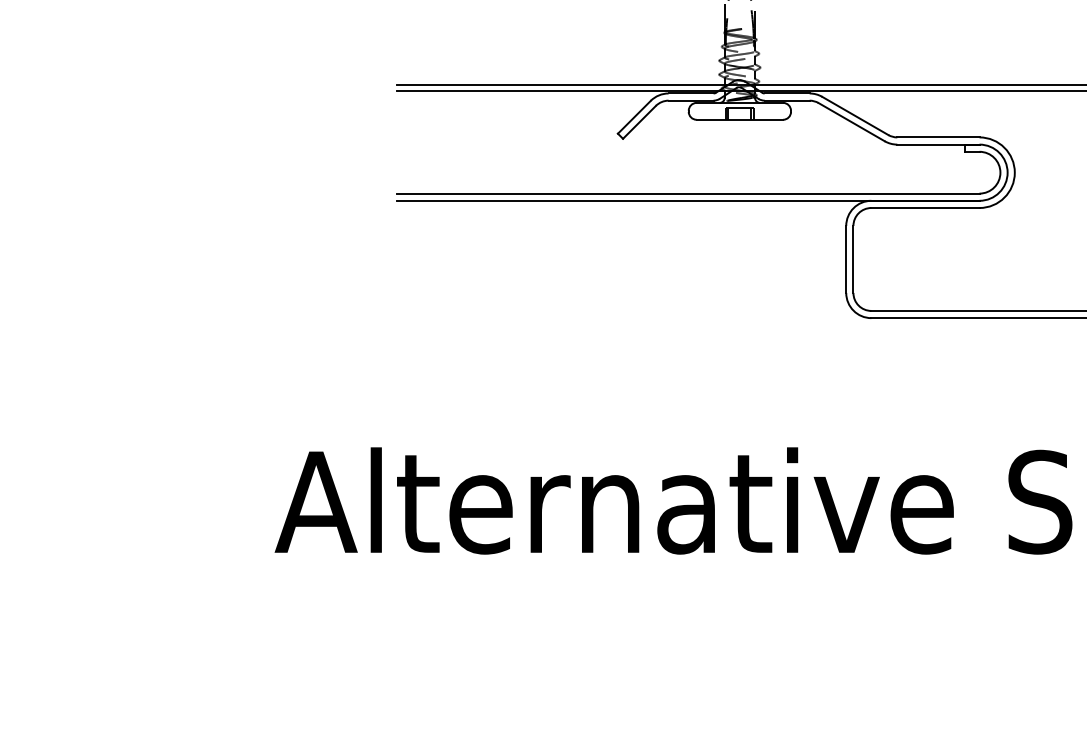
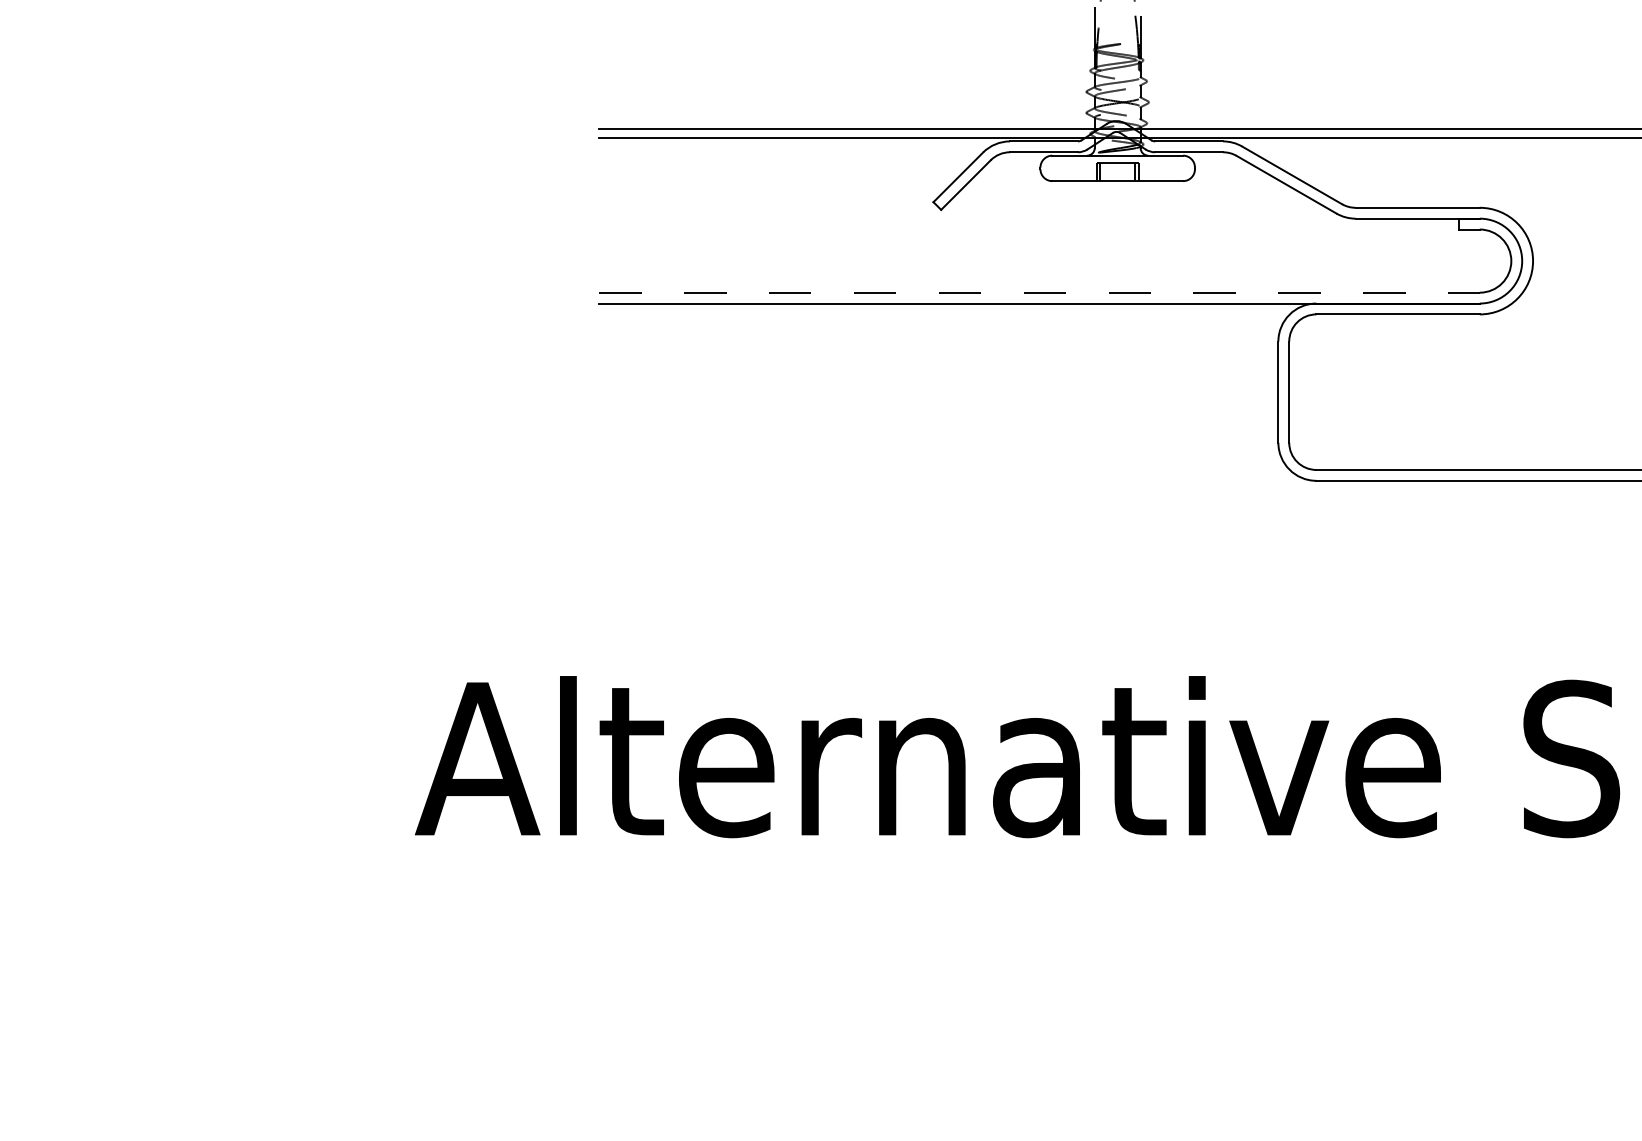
line: (688, 193) -> (1040, 292), solid -> dashed

